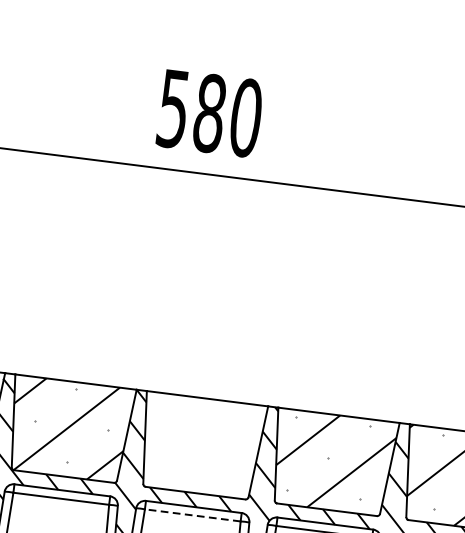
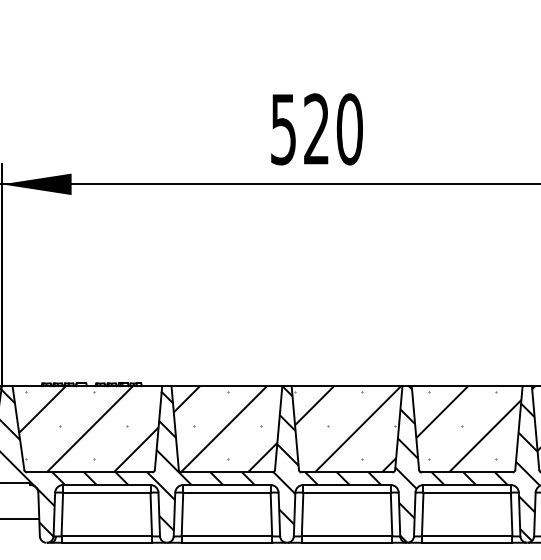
text: (209, 113) -> (316, 129), 580 -> 520
hatch: (202, 446) -> (347, 429), added
line: (193, 515) -> (347, 492), dashed -> solid

